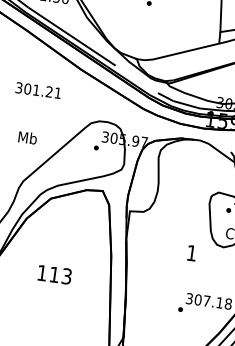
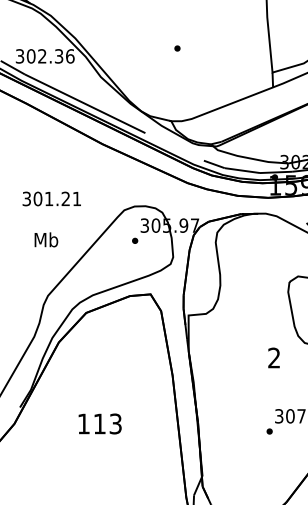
text: (38, 90) -> (51, 198), moved
text: (191, 252) -> (273, 357), 1 -> 2
text: (54, 274) -> (99, 423), moved

